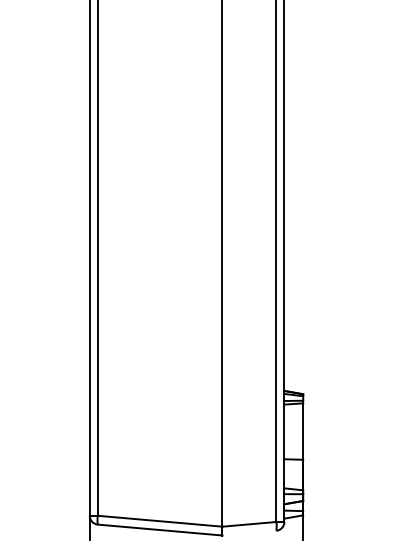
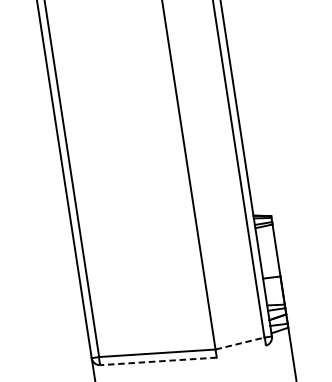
line: (249, 524) -> (240, 343), solid -> dashed
line: (160, 530) -> (158, 361), solid -> dashed

